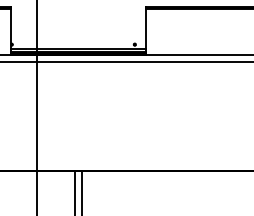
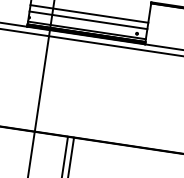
line: (78, 30) -> (89, 13), added
line: (78, 37) -> (88, 20), added

